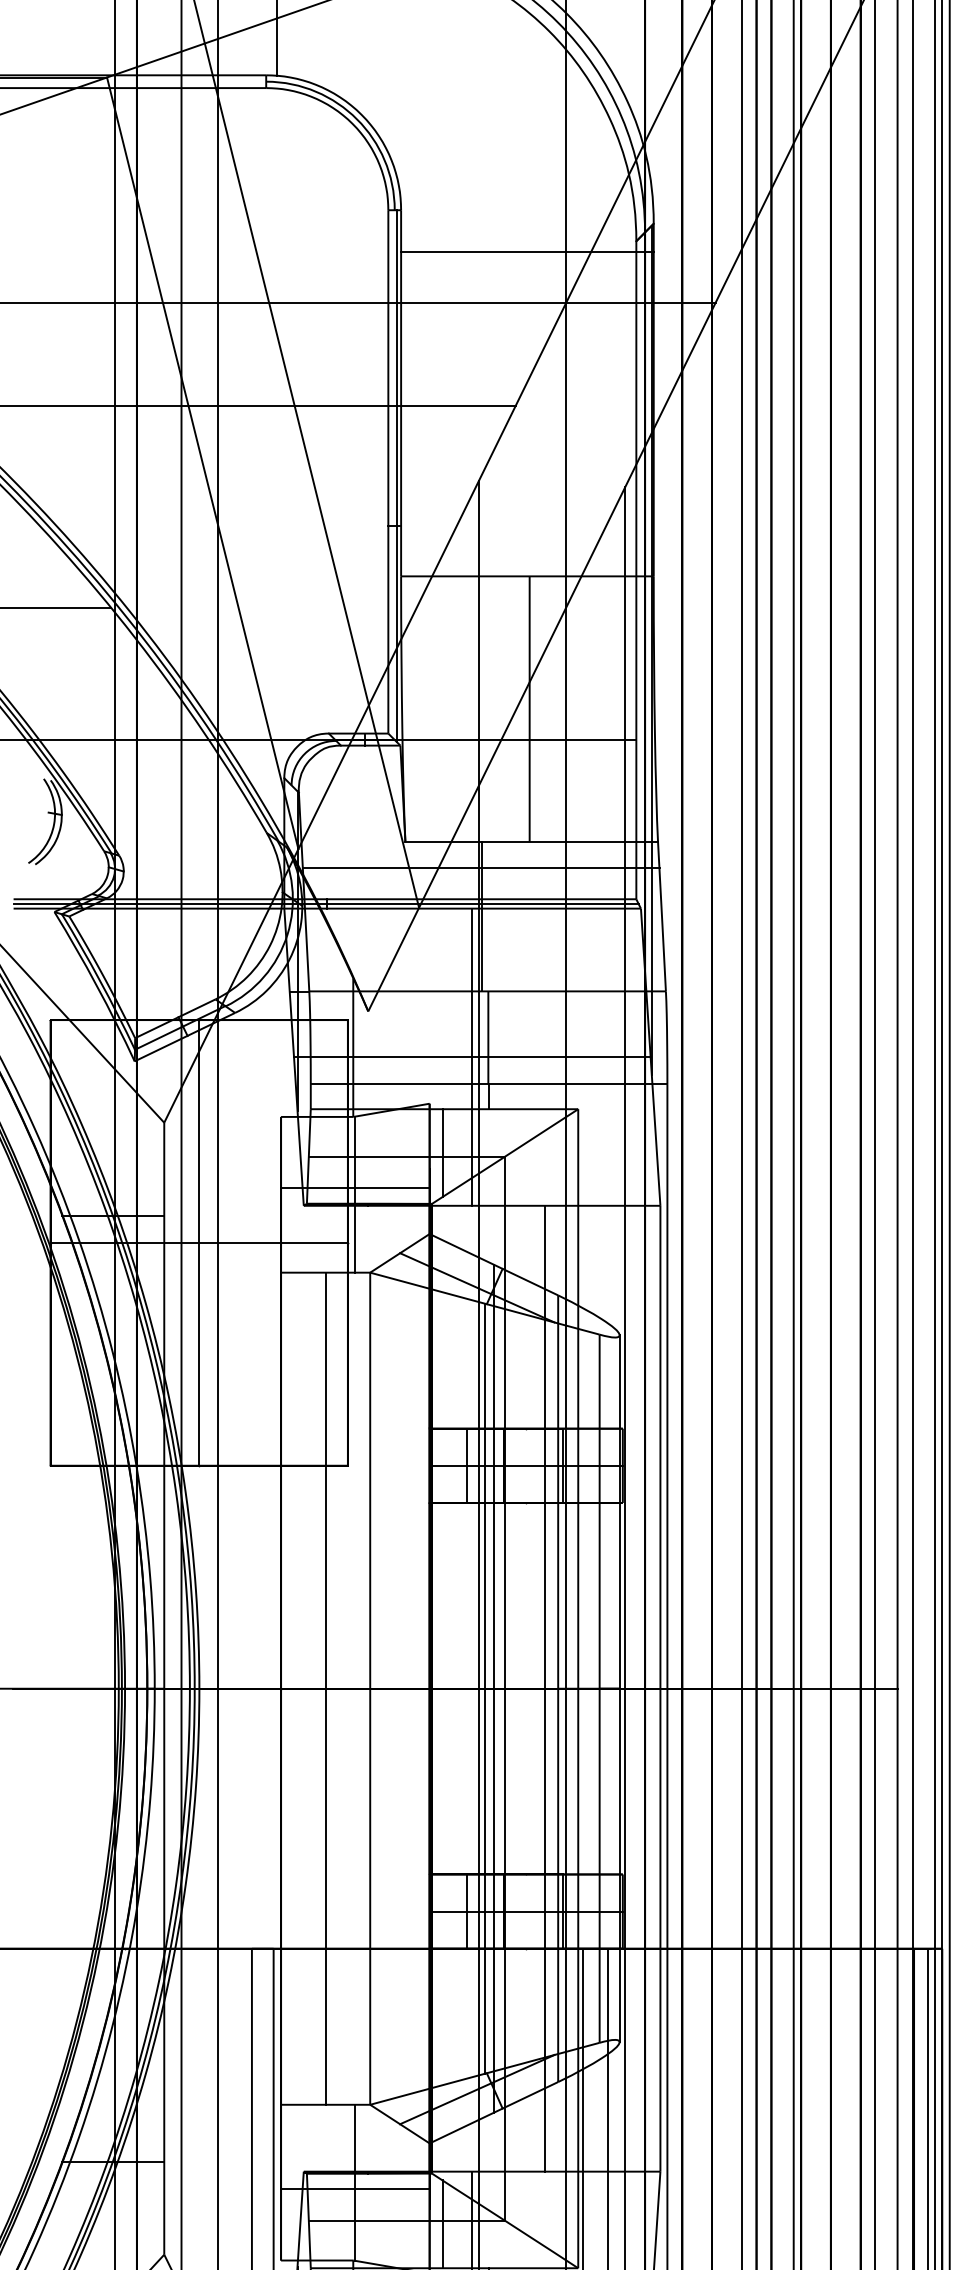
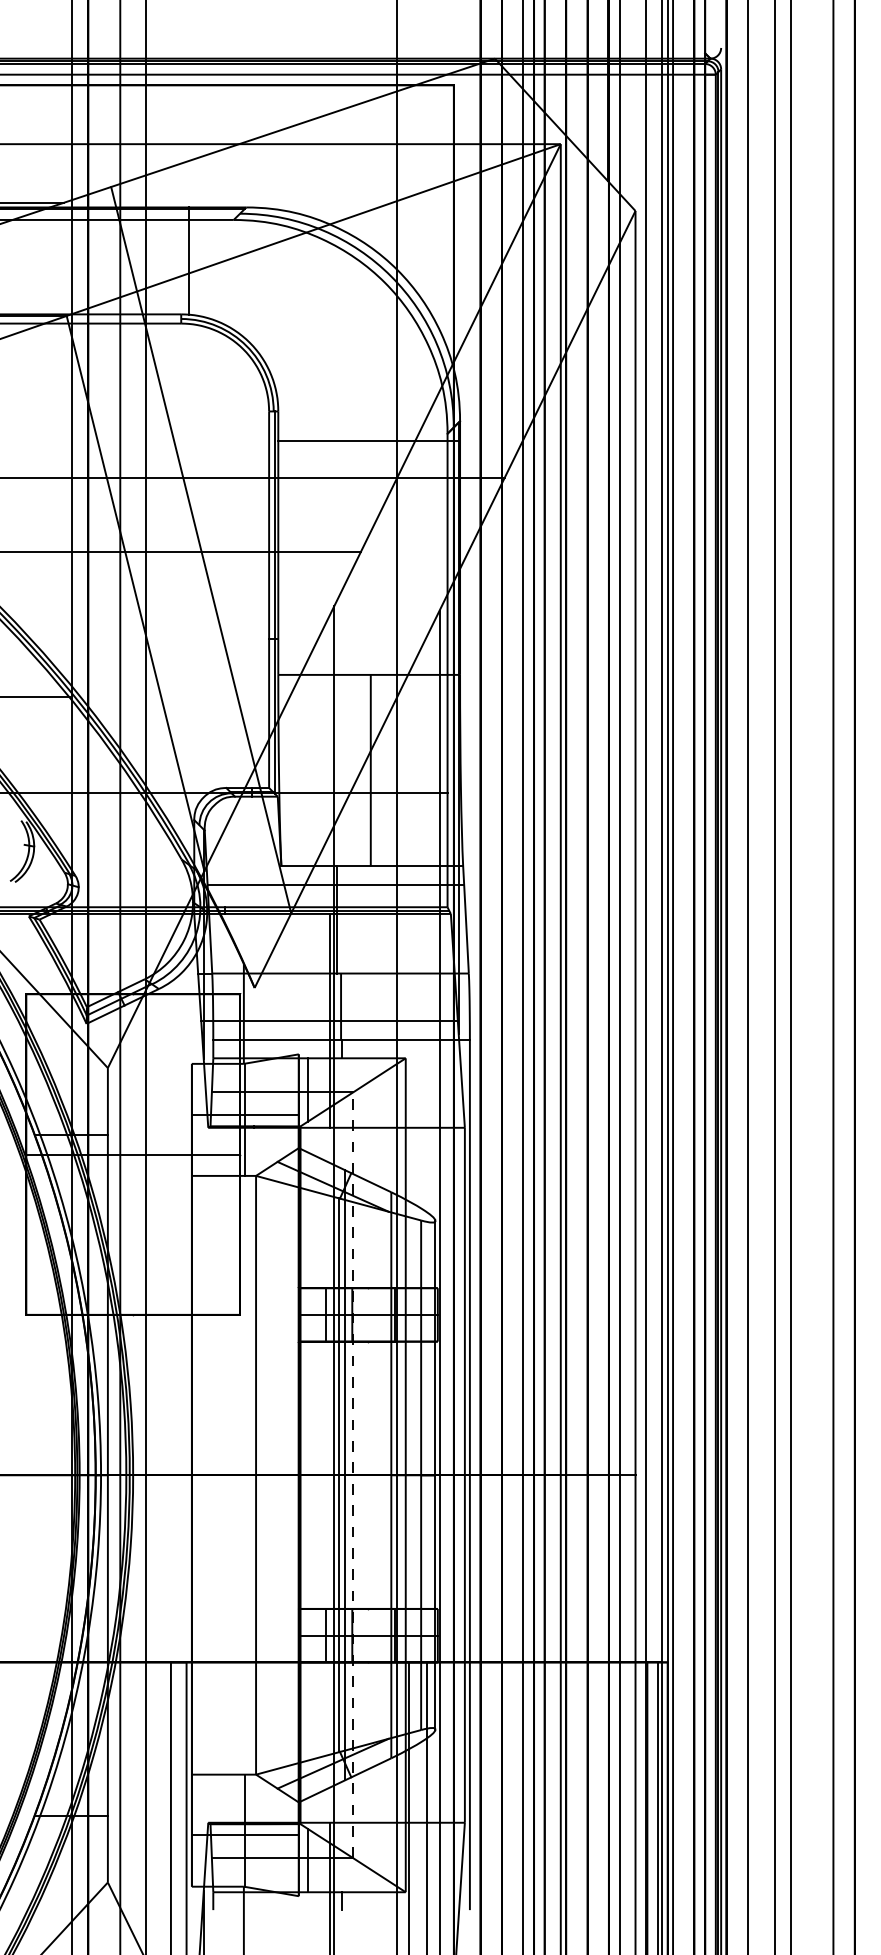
line: (199, 1242) -> (133, 1154), removed
line: (324, 1687) -> (223, 1474), removed
line: (544, 1687) -> (381, 1474), removed
line: (505, 1689) -> (353, 1475), solid -> dashed

